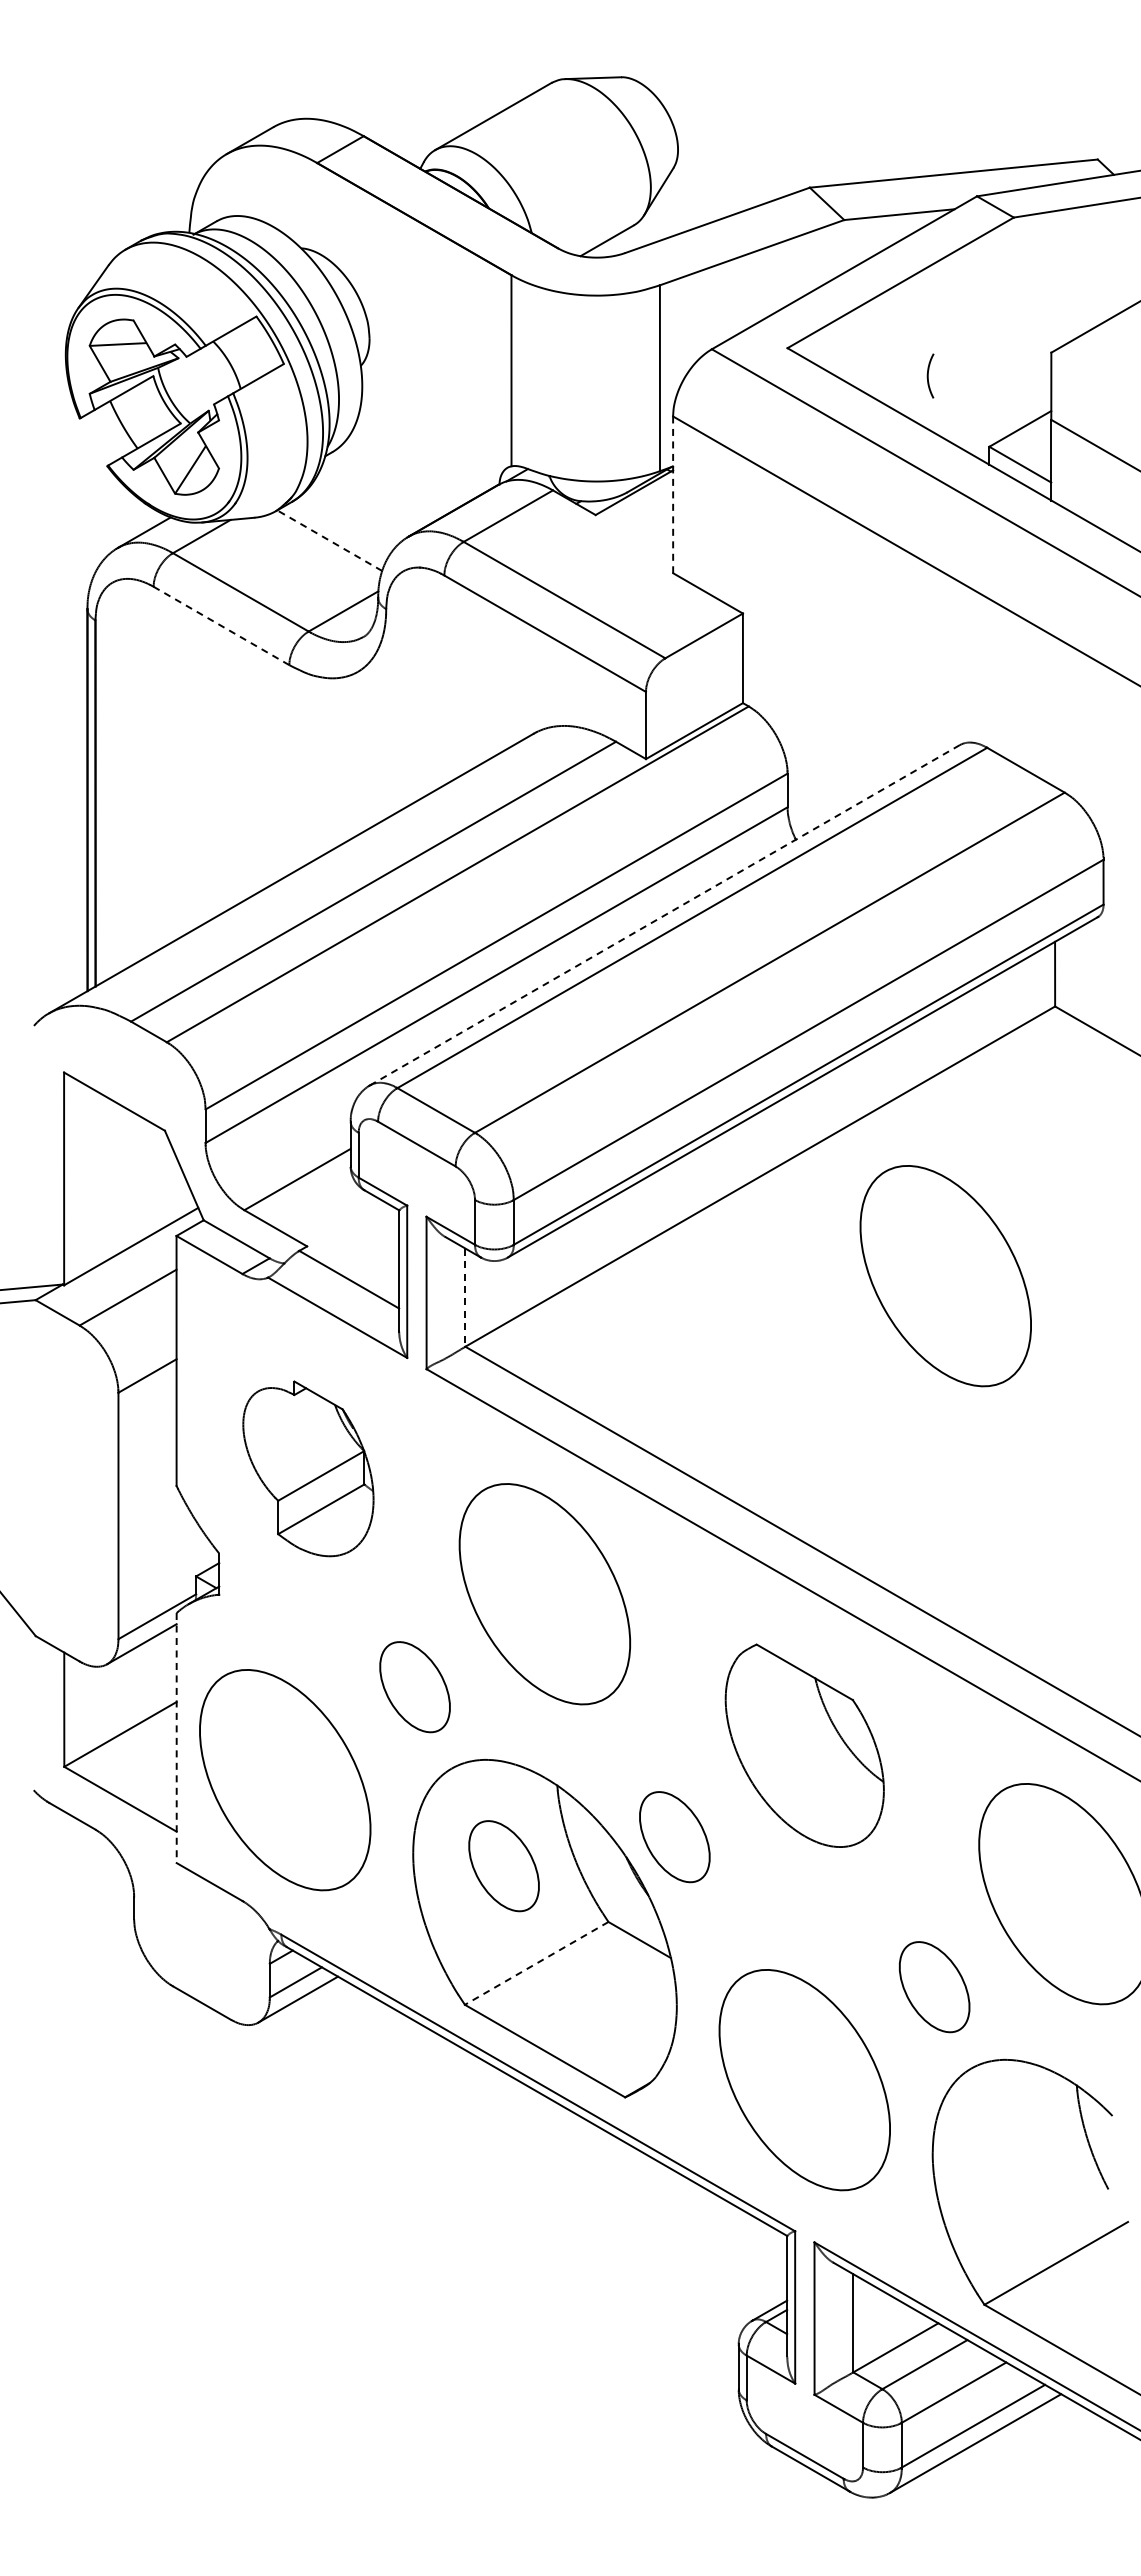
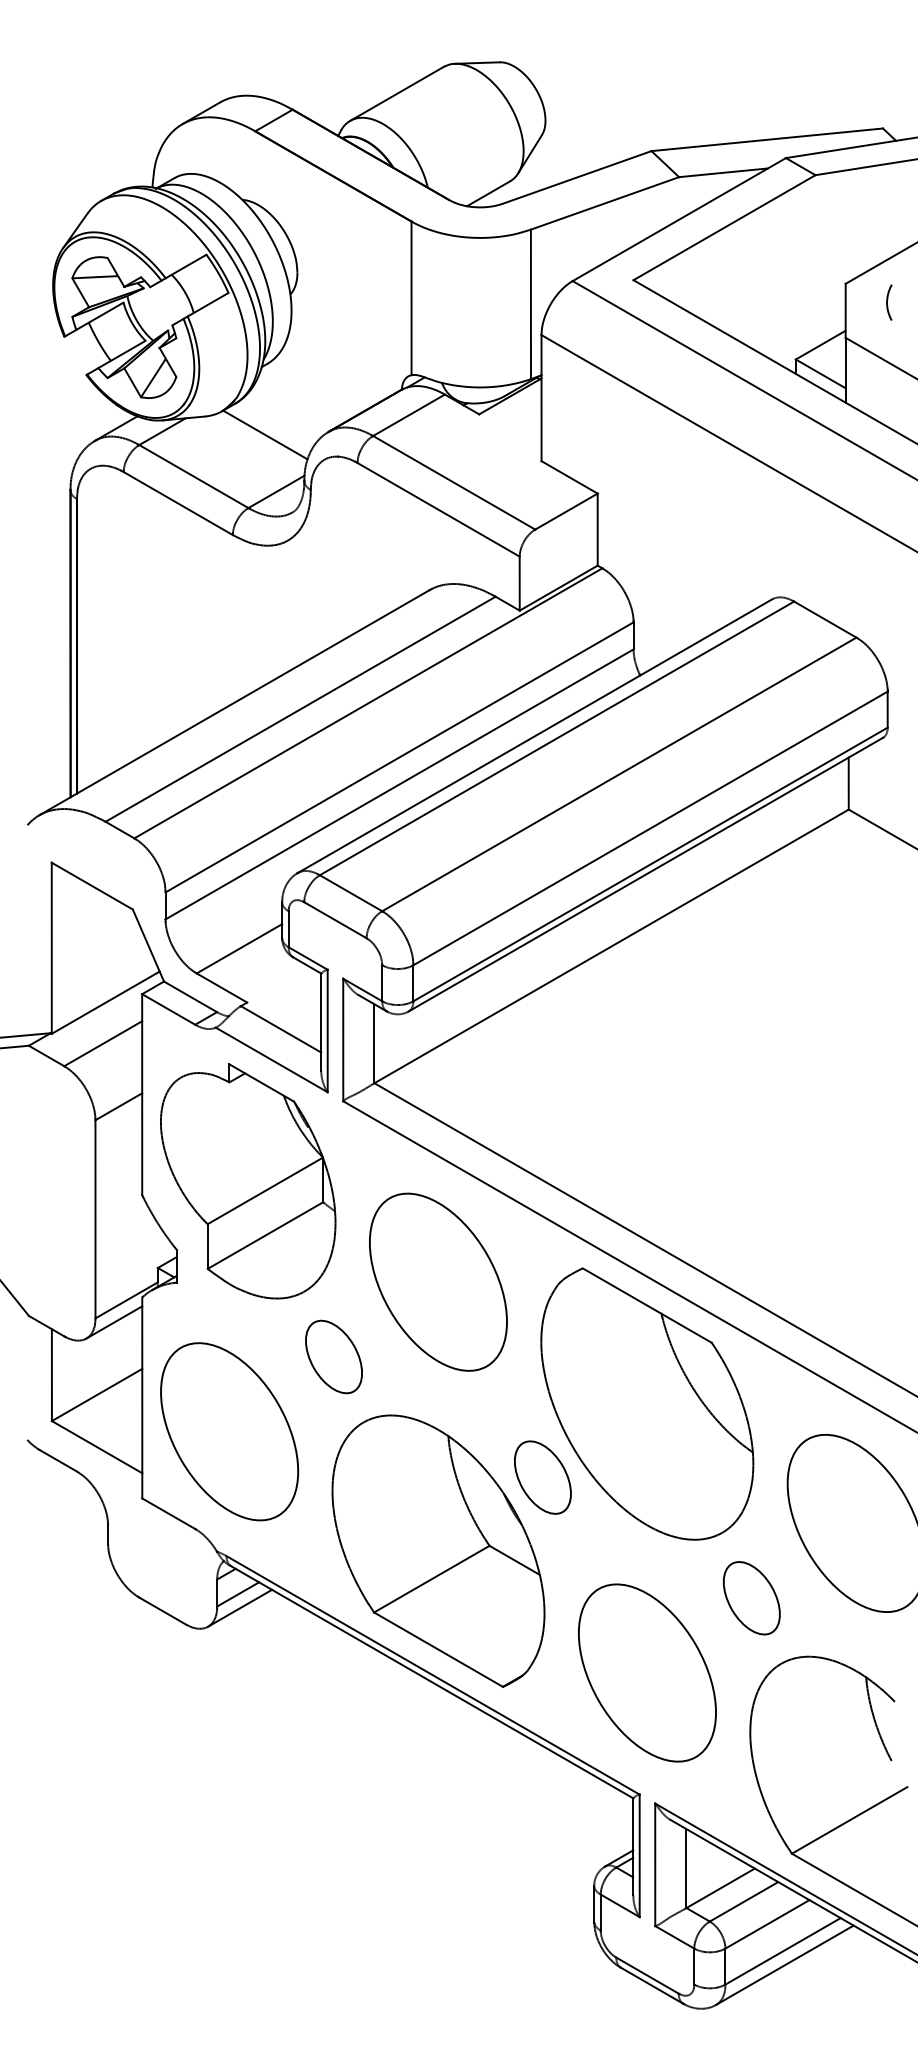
curve: (928, 375) -> (887, 302), moved
line: (673, 495) -> (541, 398), dashed -> solid
line: (329, 540) -> (265, 434), dashed -> solid
line: (221, 625) -> (178, 503), dashed -> solid
line: (664, 915) -> (534, 736), dashed -> solid
part: (945, 1276) -> (760, 1026), removed
line: (465, 1298) -> (374, 1044), dashed -> solid
part: (308, 1468) -> (248, 1181), size x1.67
line: (176, 1738) -> (142, 1398), dashed -> solid
part: (804, 1745) -> (647, 1403), size x1.67
part: (503, 1866) -> (405, 1501), removed
line: (536, 1963) -> (431, 1579), dashed -> solid

